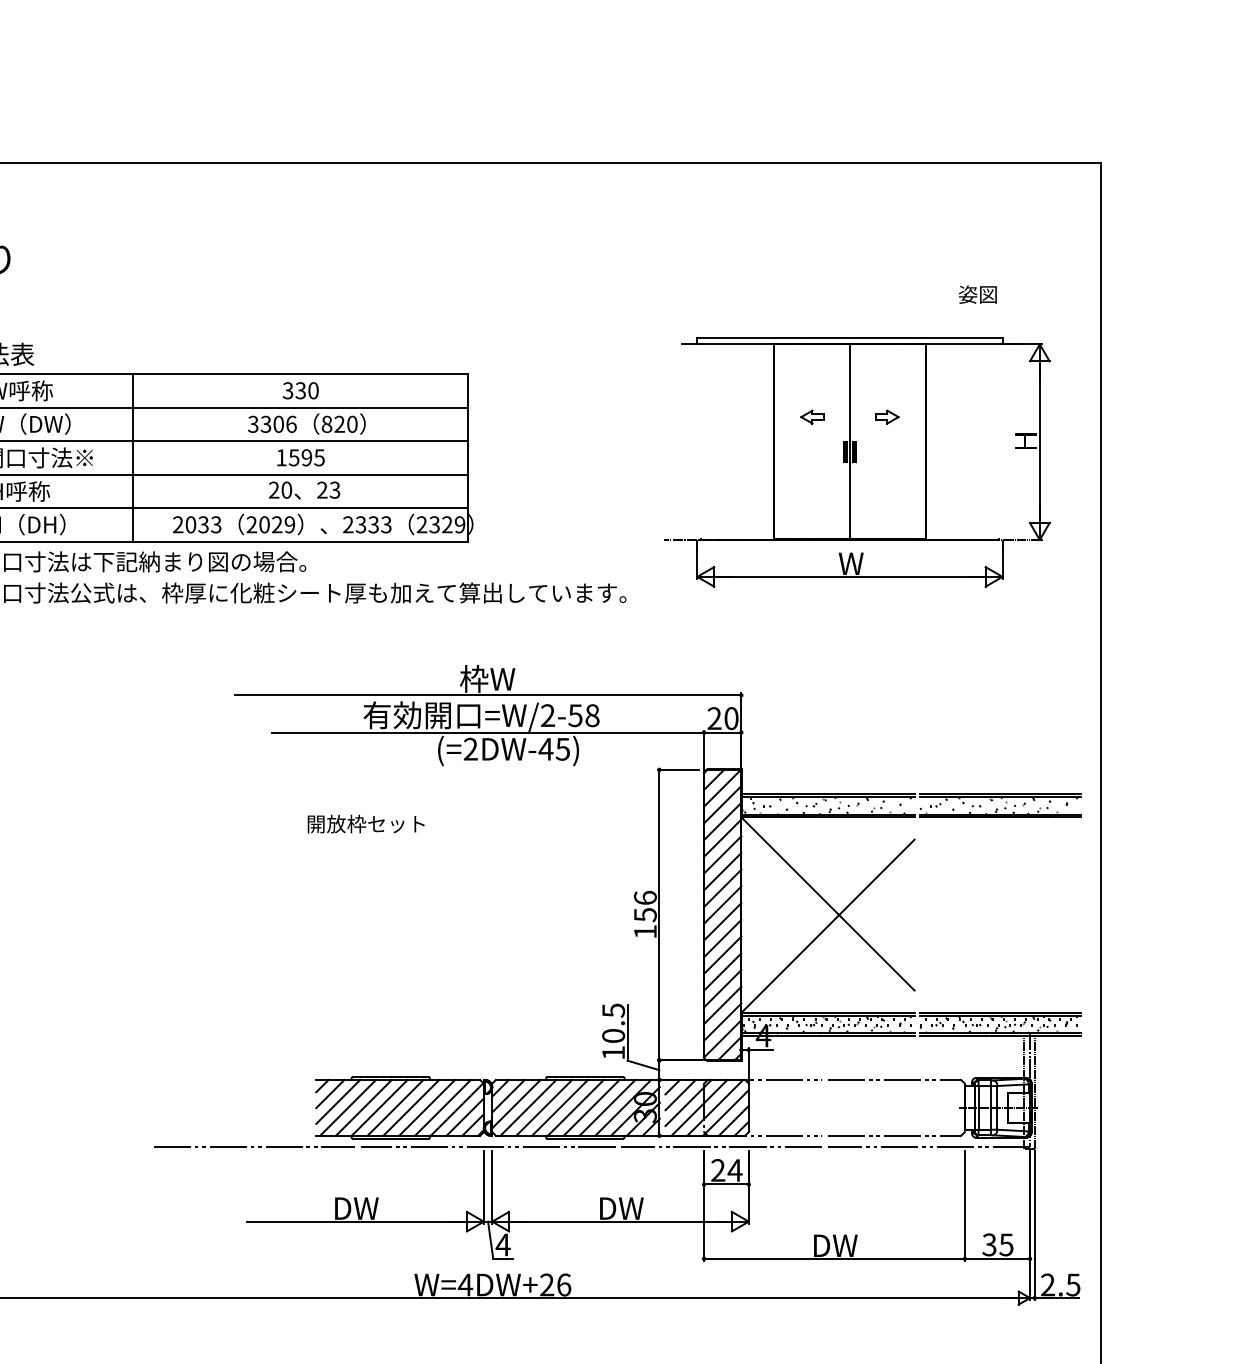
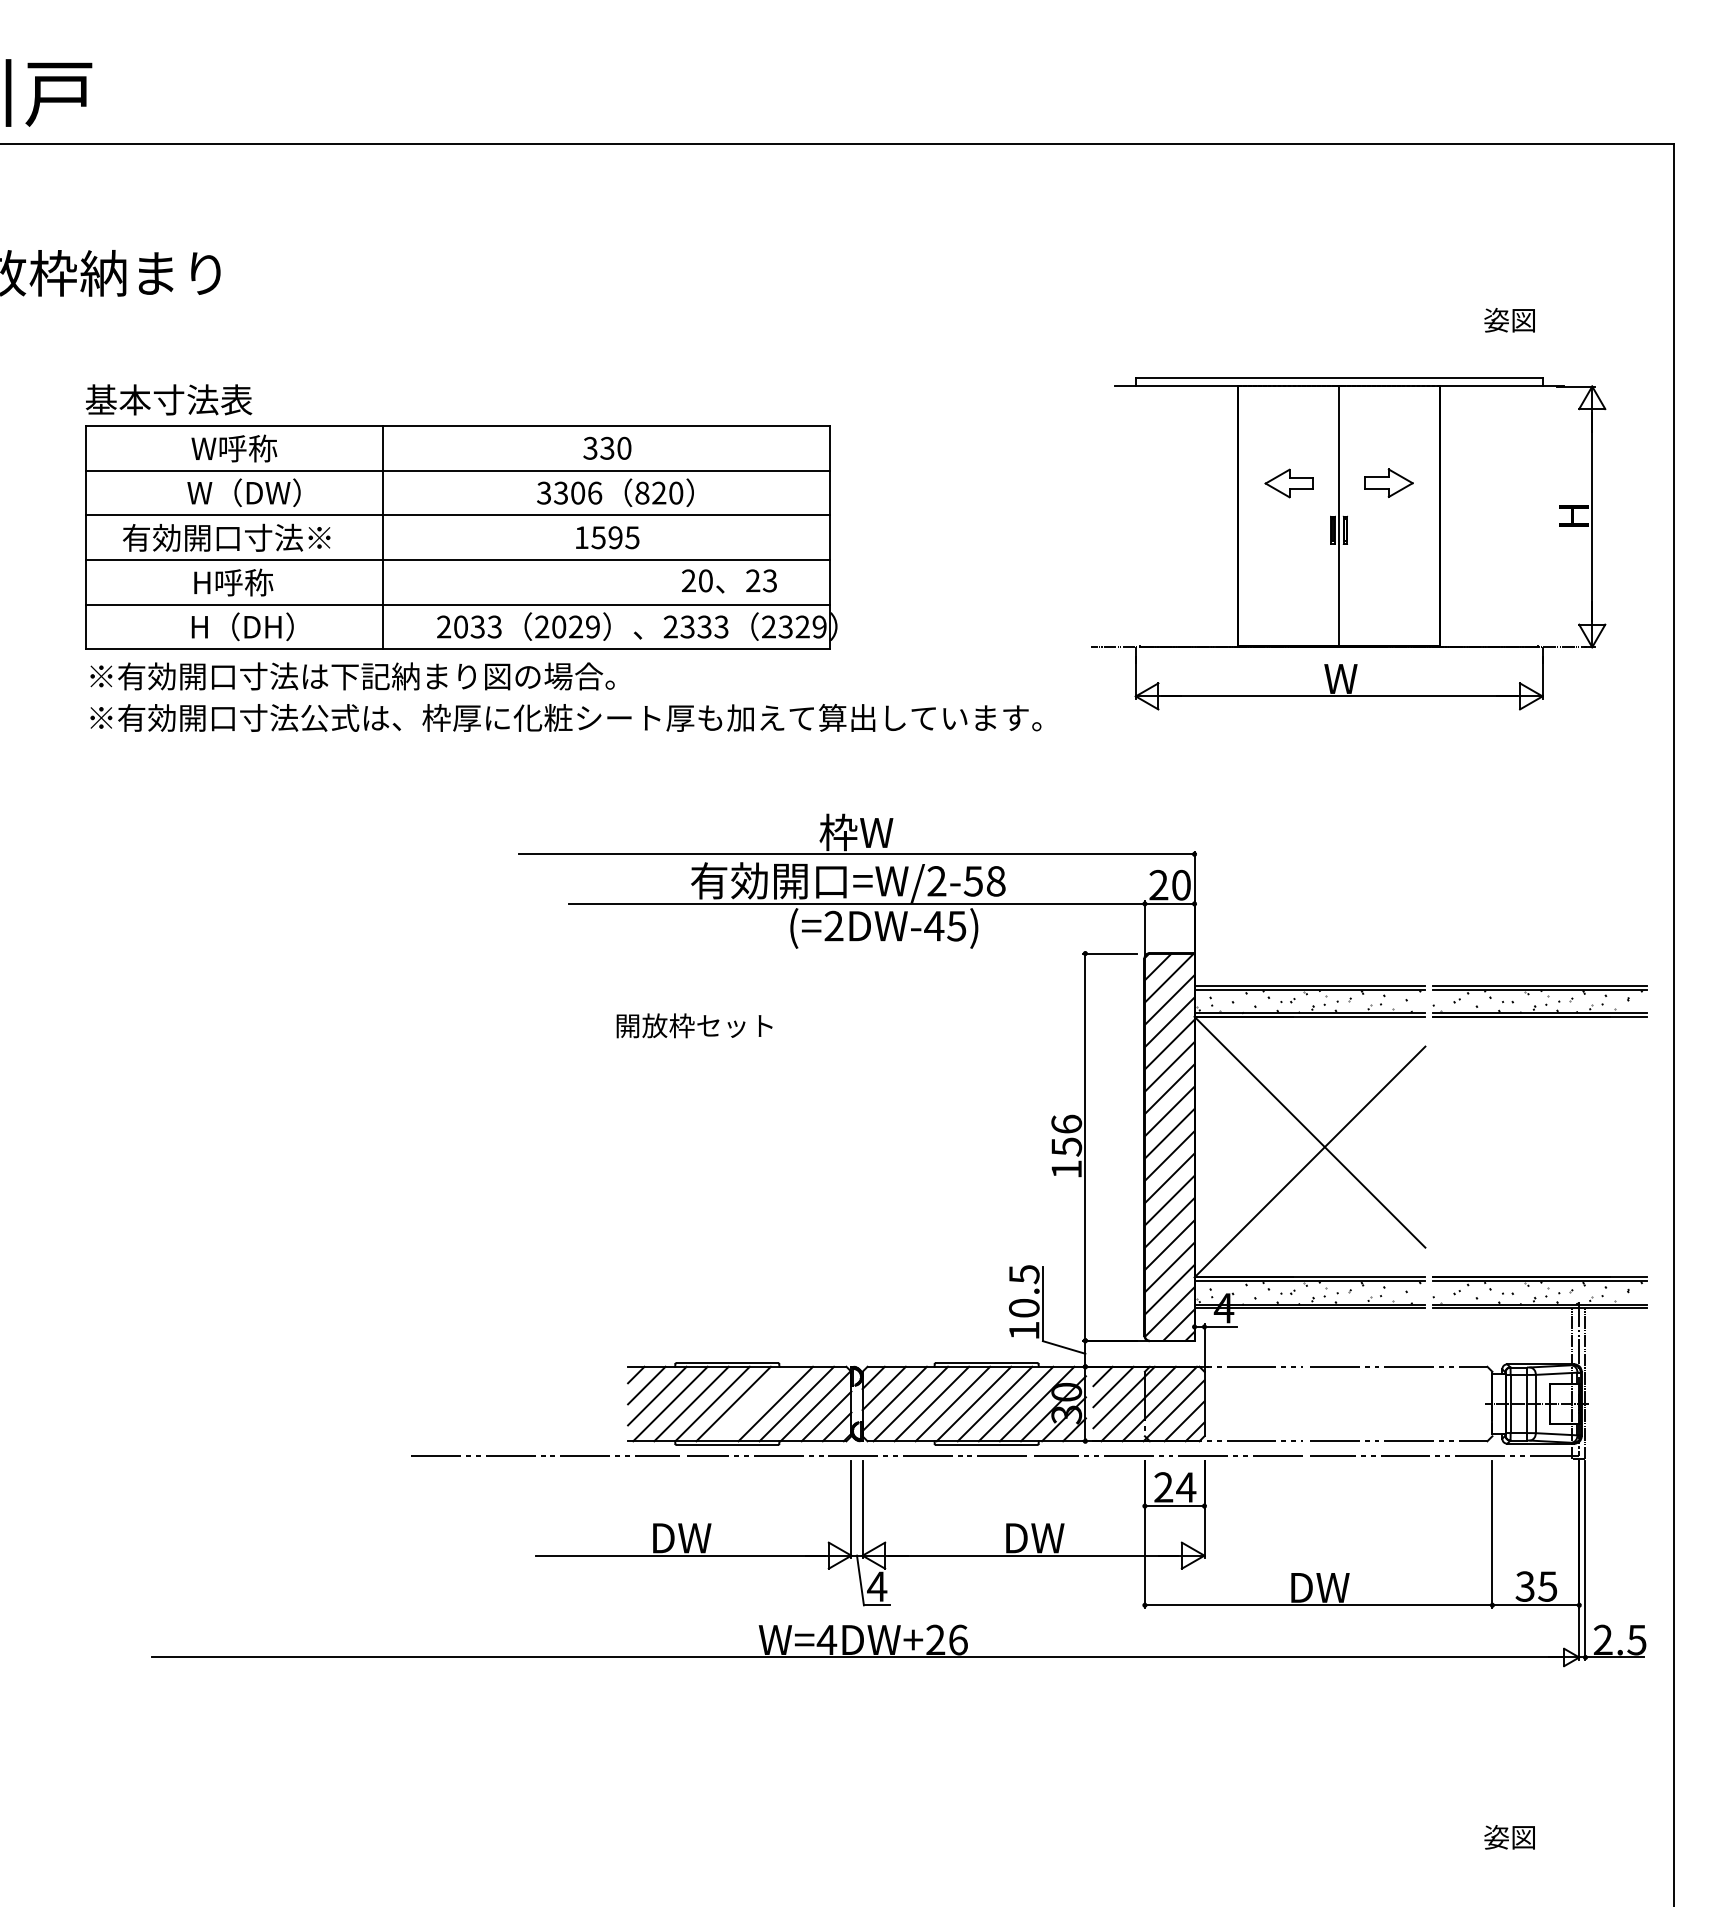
part: (811, 417) -> (1288, 483), size x1.6
part: (887, 417) -> (1389, 483), size x1.6
text: (304, 490) -> (729, 581), moved
line: (411, 1107) -> (754, 1403), removed

